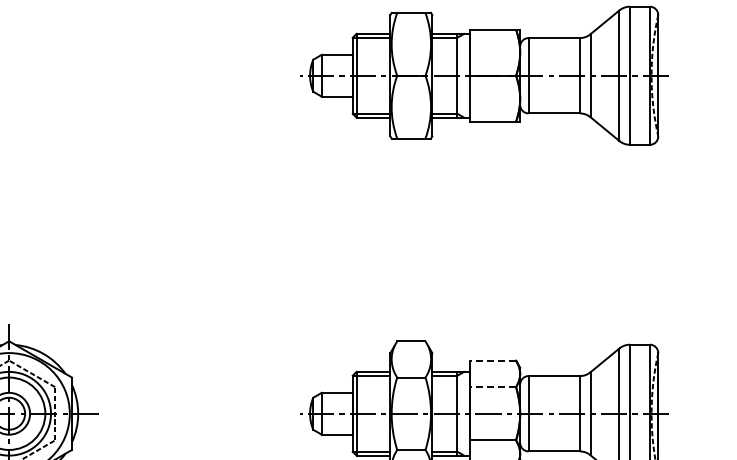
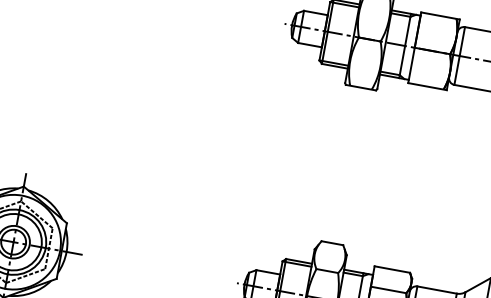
line: (492, 360) -> (391, 269), dashed -> solid
line: (492, 387) -> (388, 290), dashed -> solid

